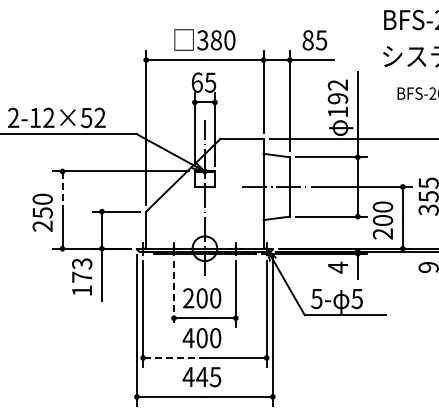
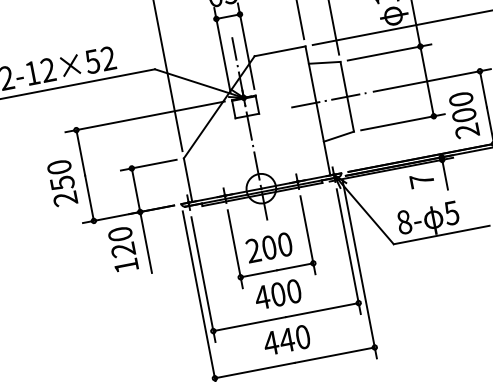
line: (62, 191) -> (80, 153), dashed -> solid
text: (337, 267) -> (421, 180), 4 -> 7
text: (82, 270) -> (122, 241), 173 -> 120
line: (174, 294) -> (235, 249), dashed -> solid
text: (316, 298) -> (403, 221), 5- -> 8-
line: (174, 357) -> (250, 323), dashed -> solid
text: (215, 376) -> (302, 336), 445 -> 440

